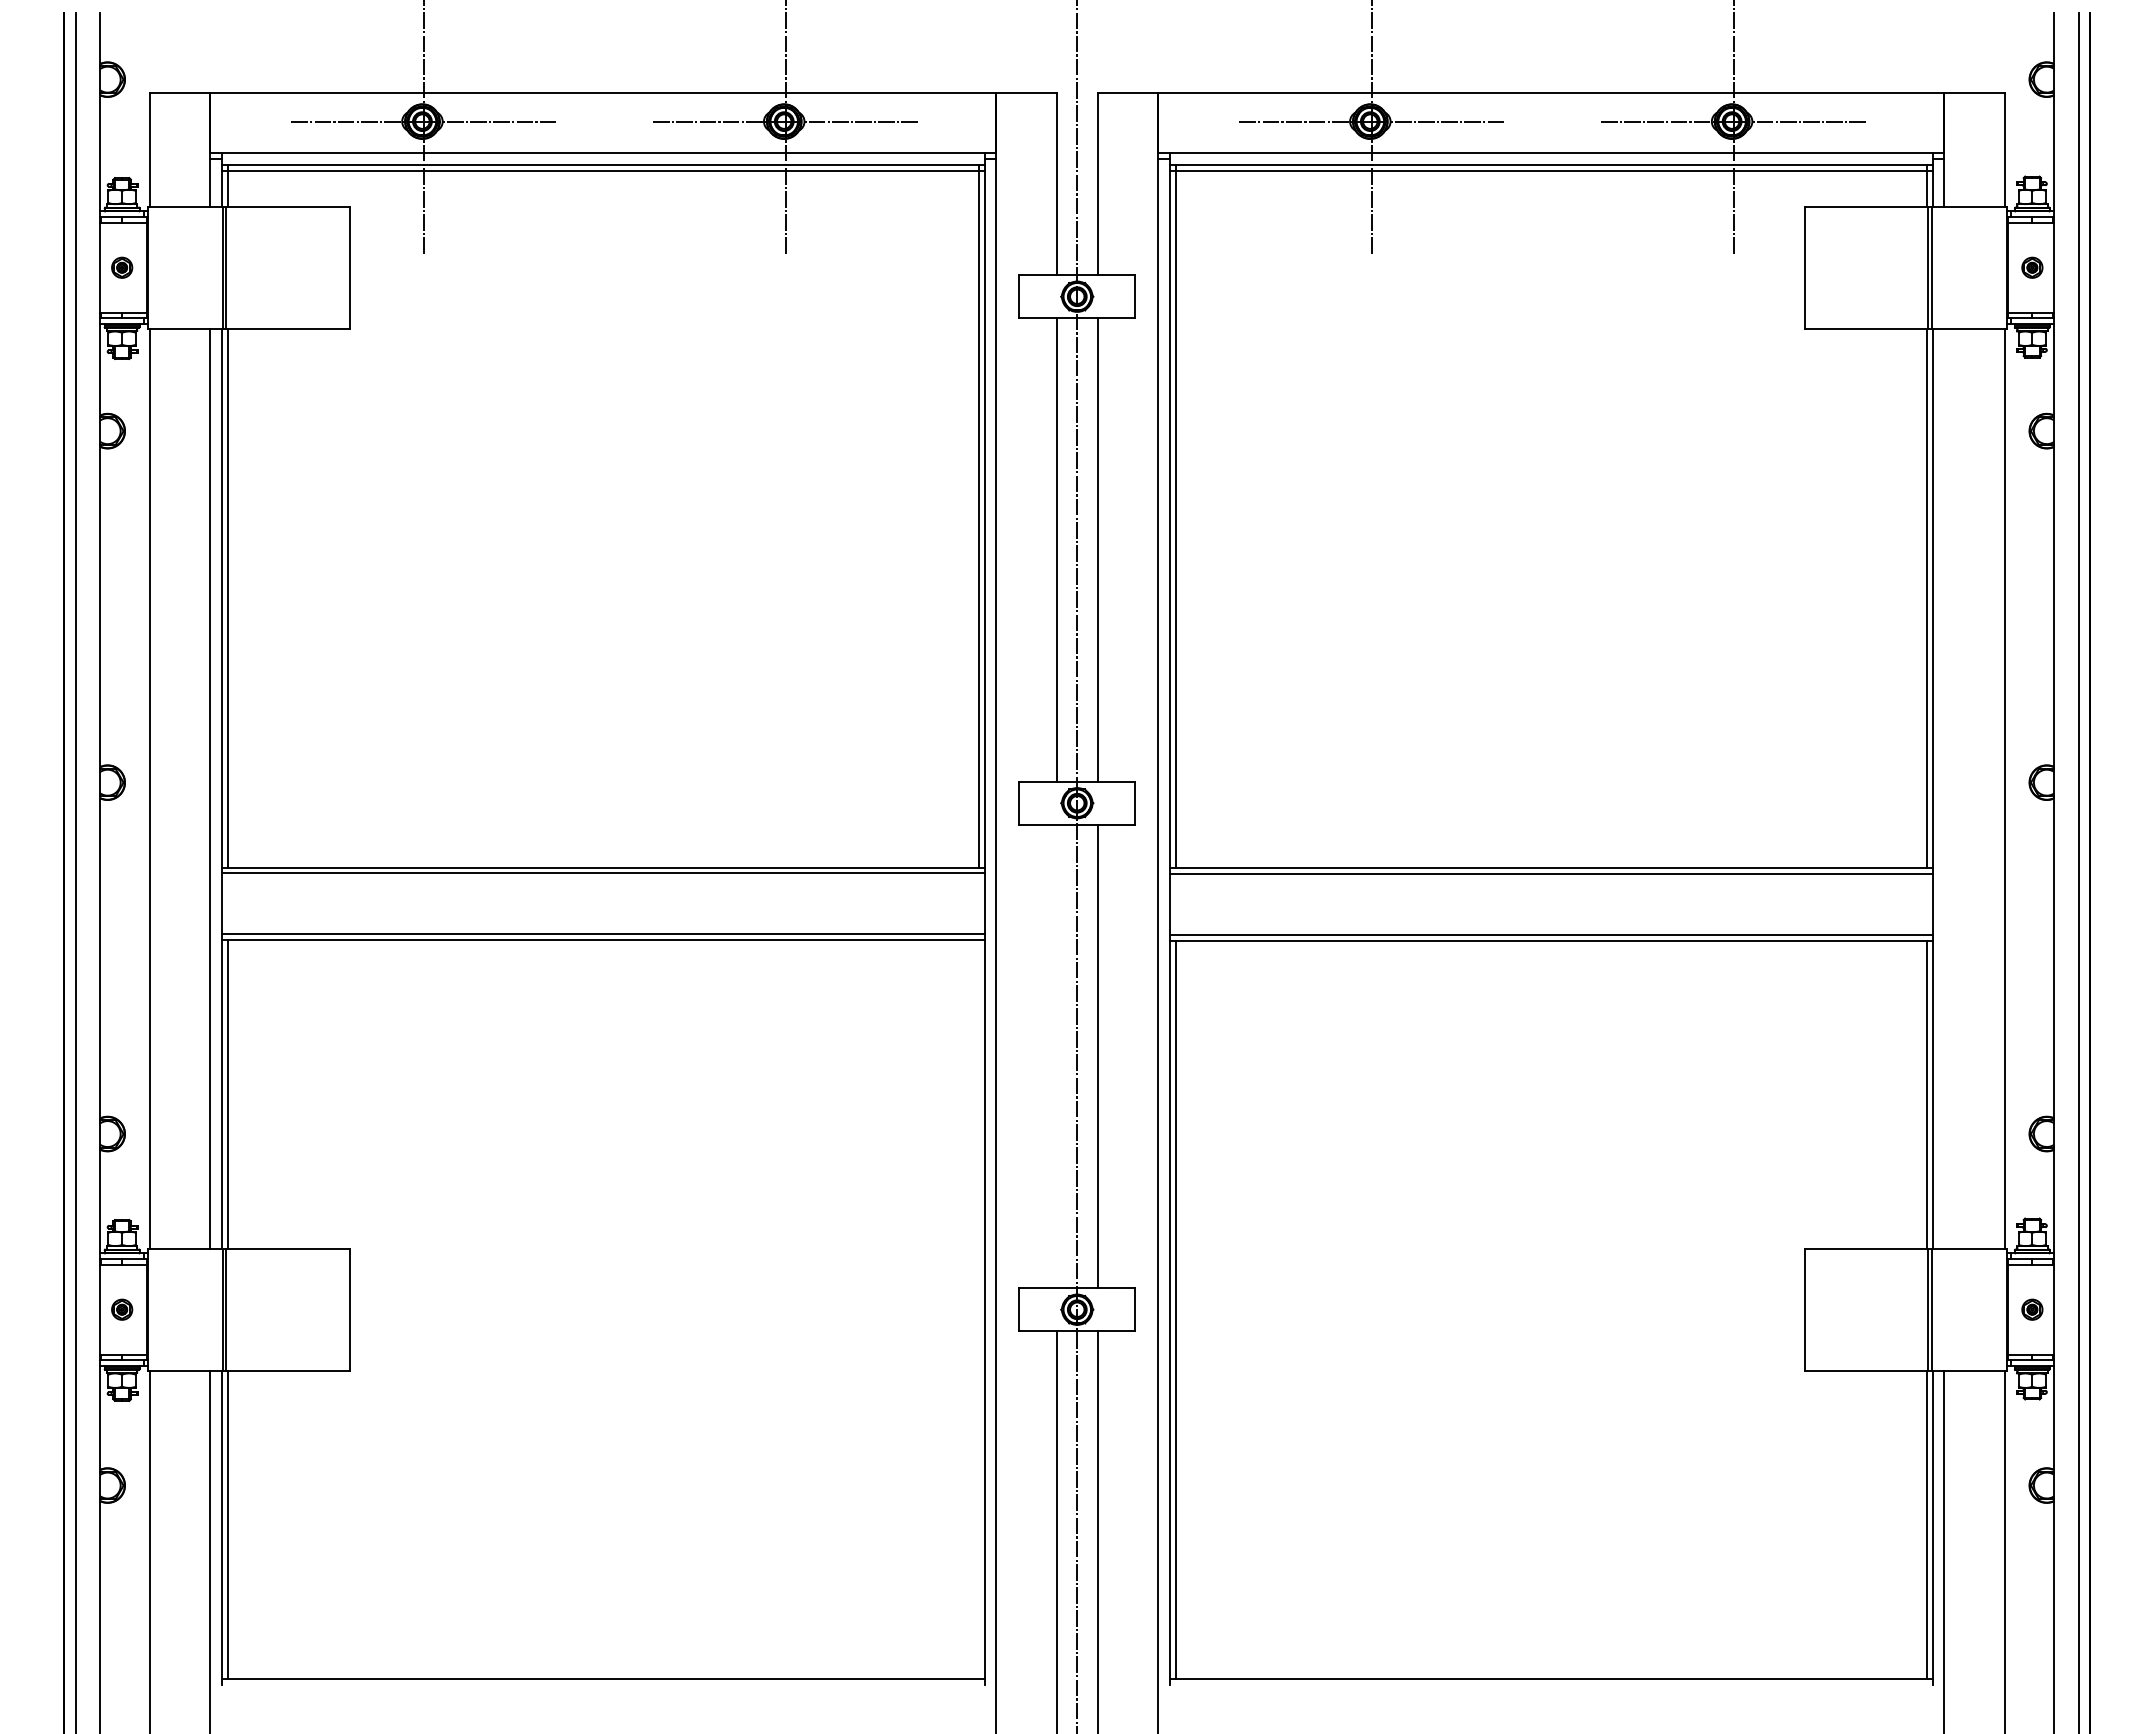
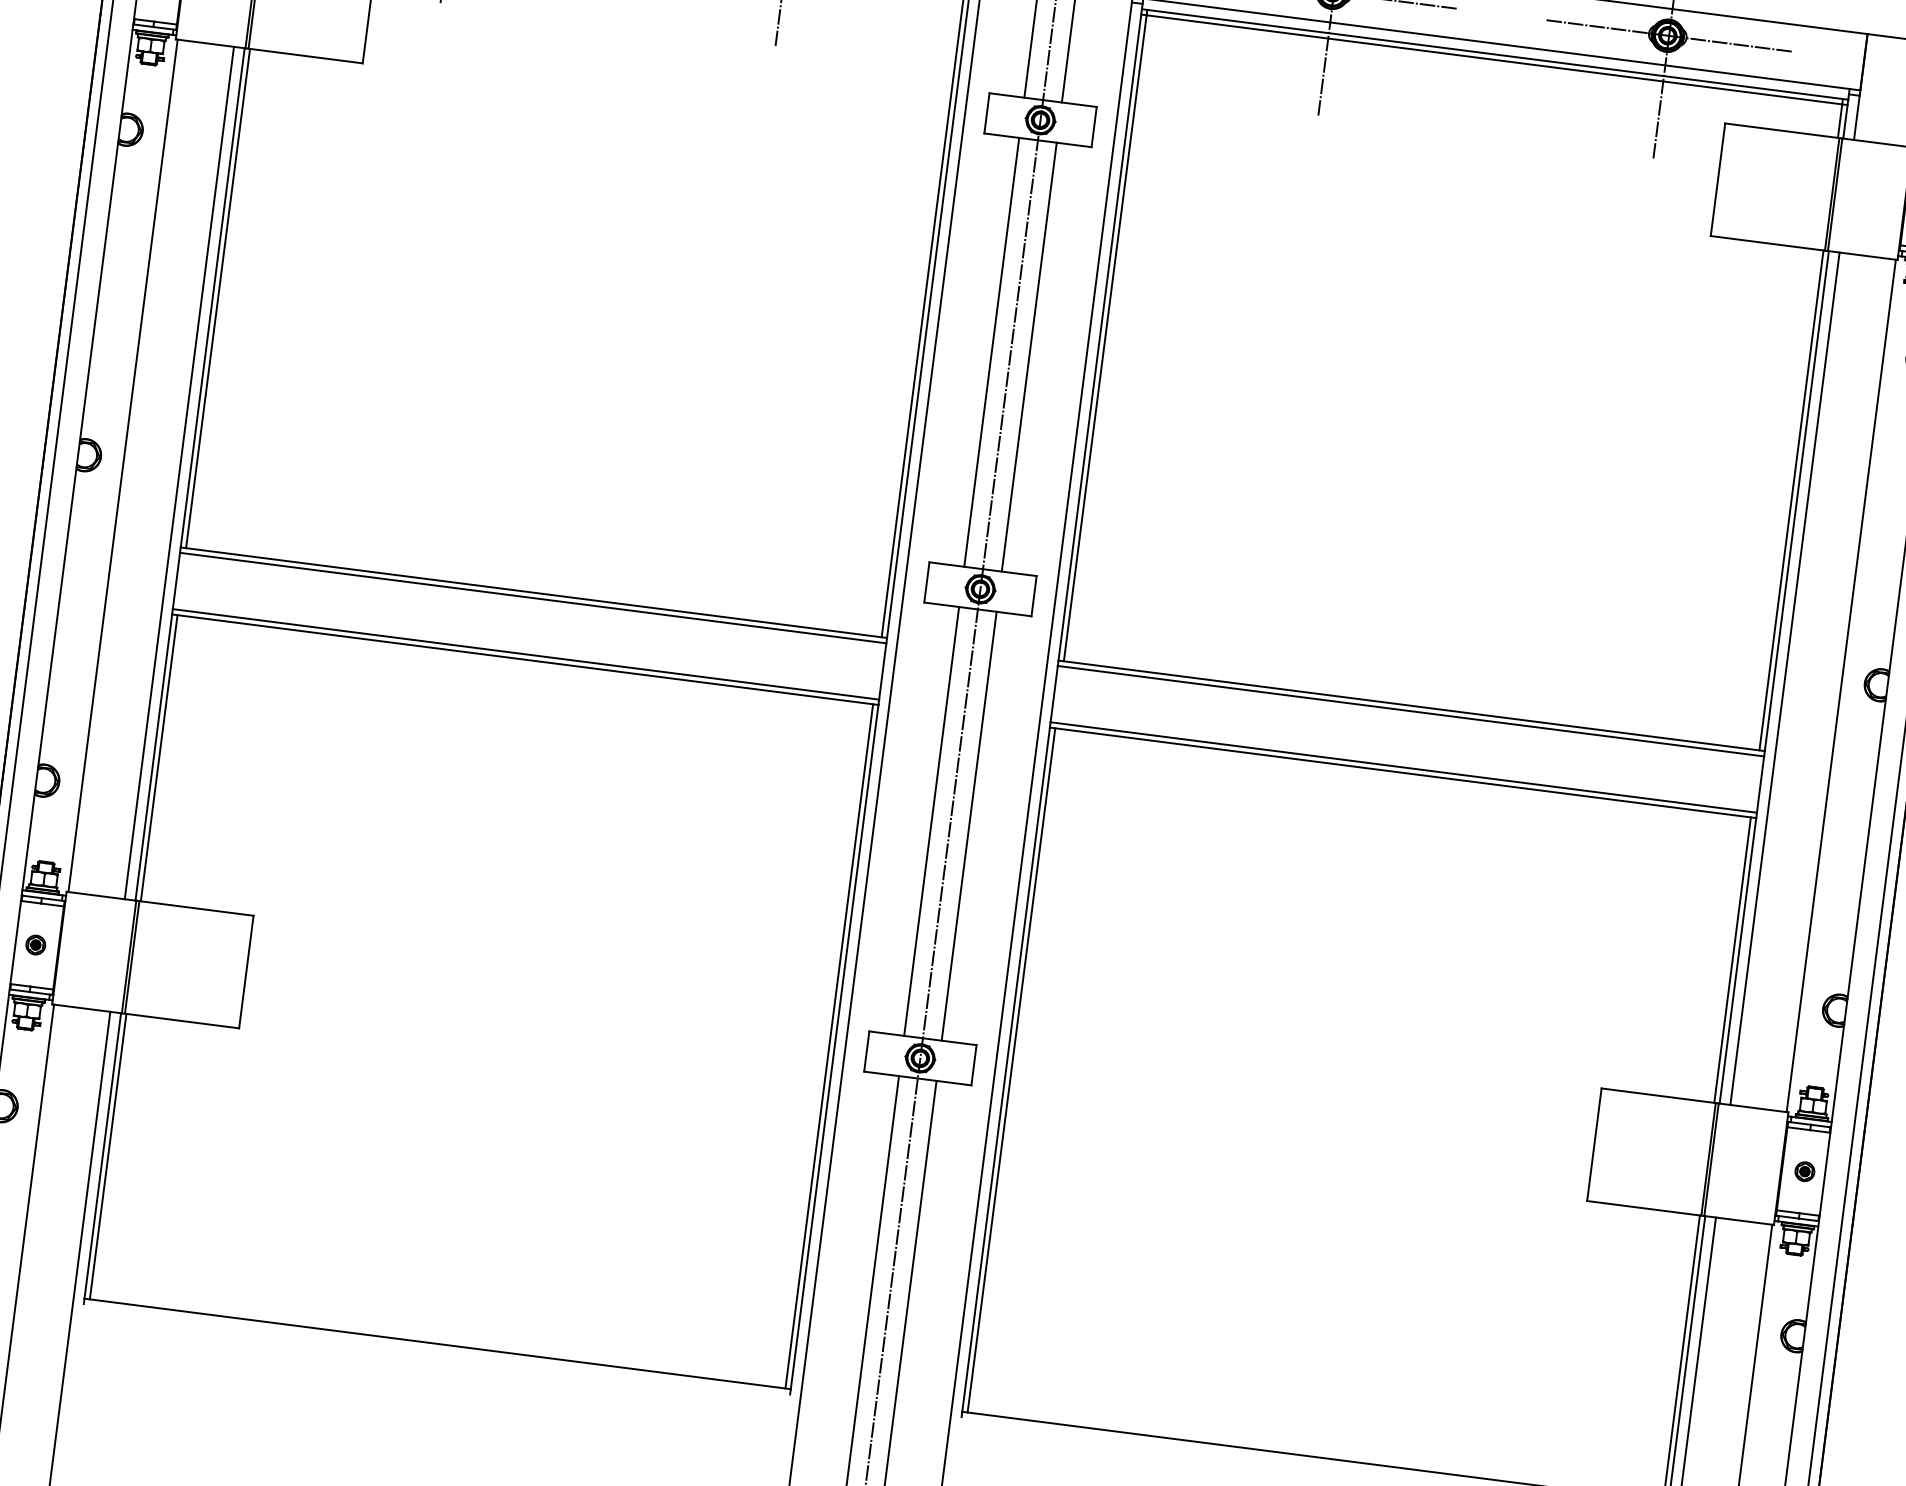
line: (1944, 788) -> (1785, 678), added
line: (1057, 1056) -> (932, 821), added
line: (978, 1309) -> (828, 1046), added

